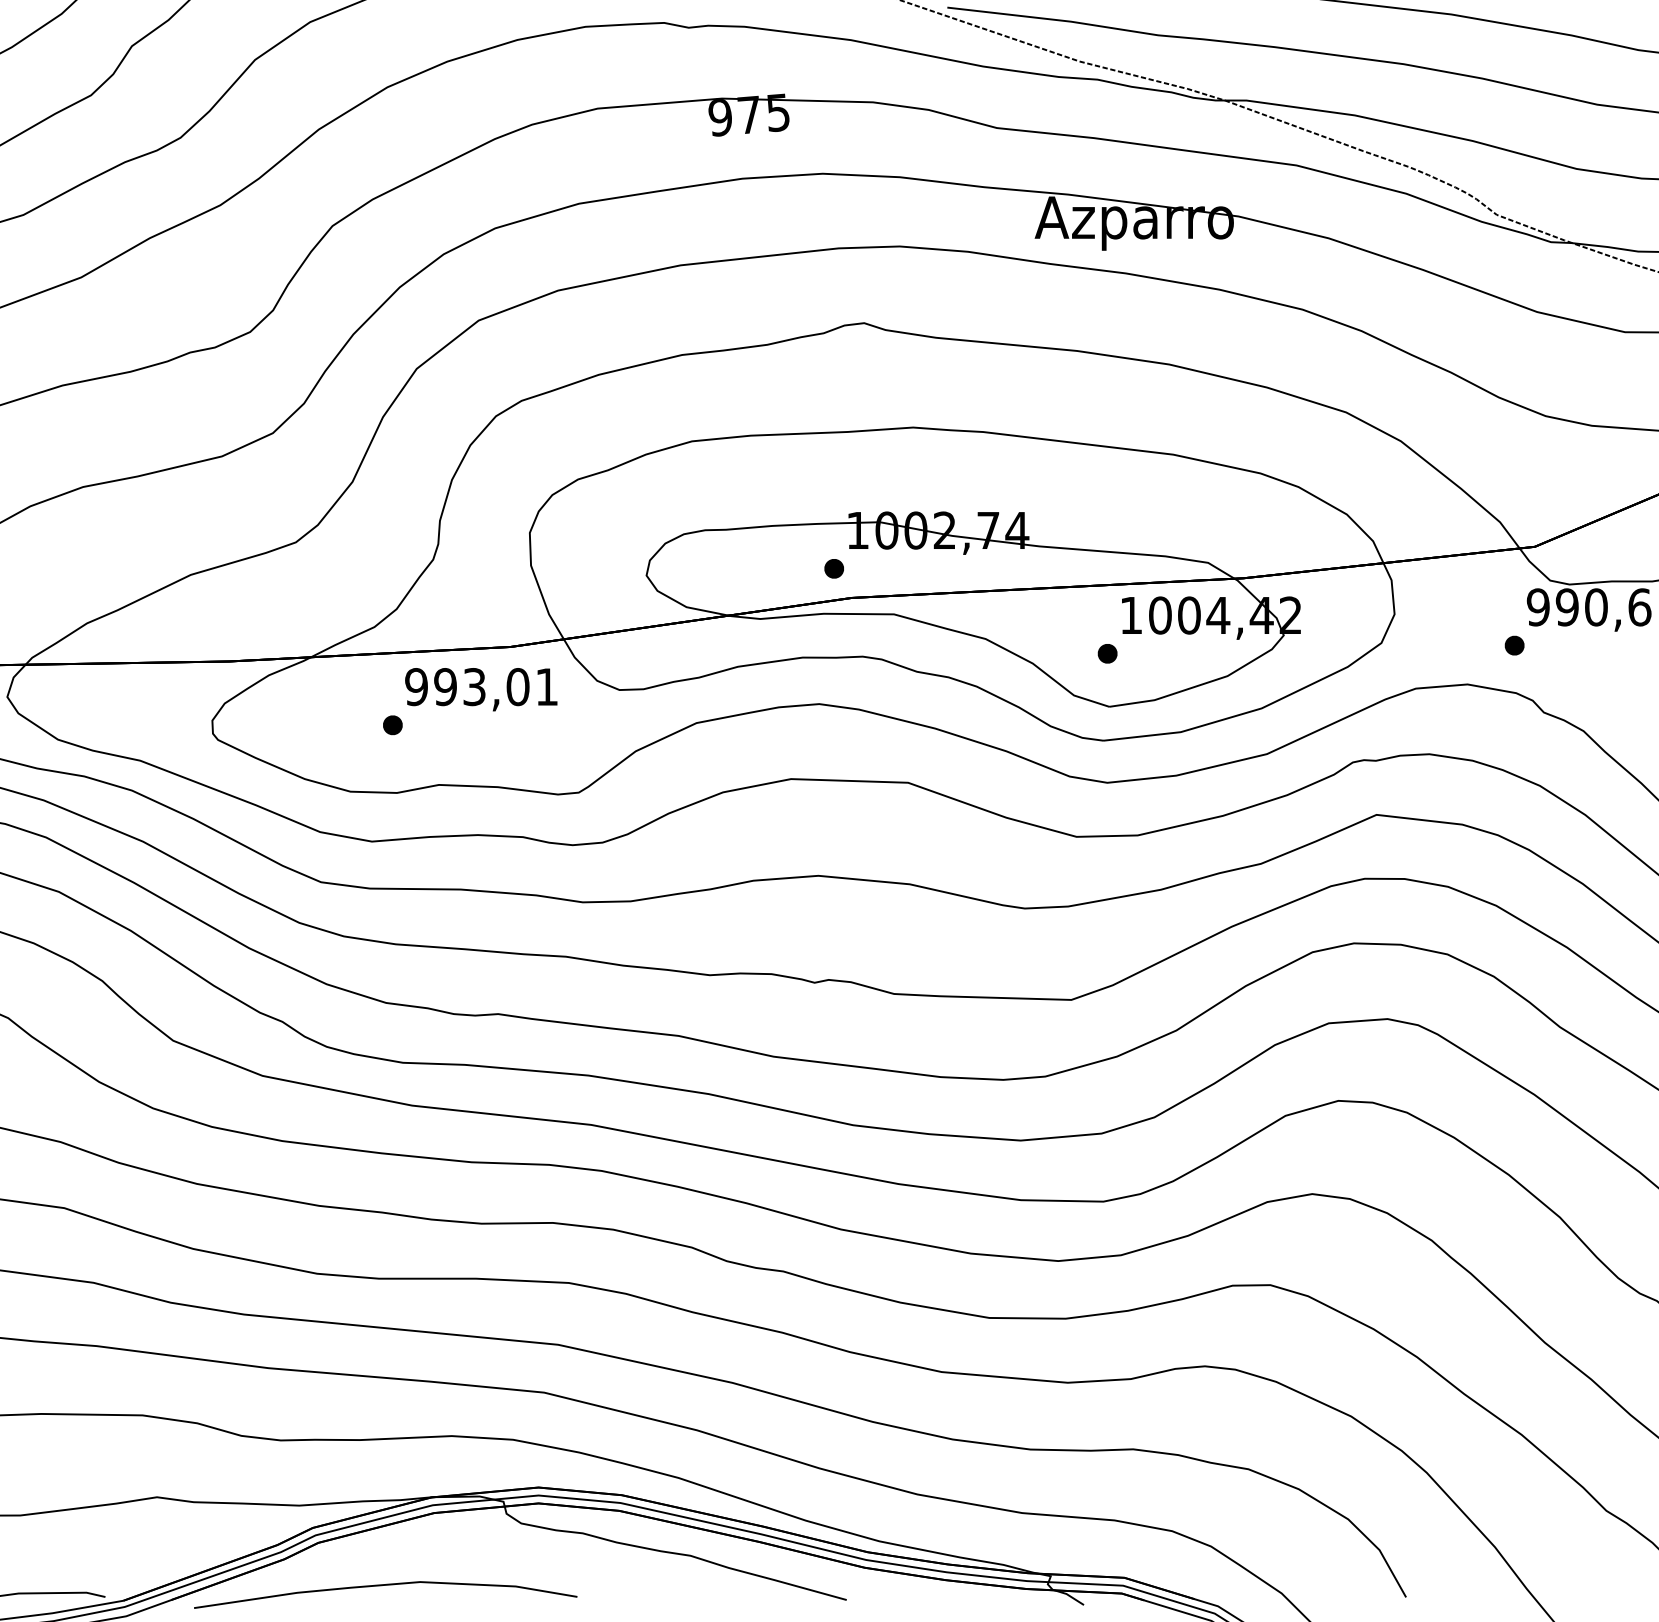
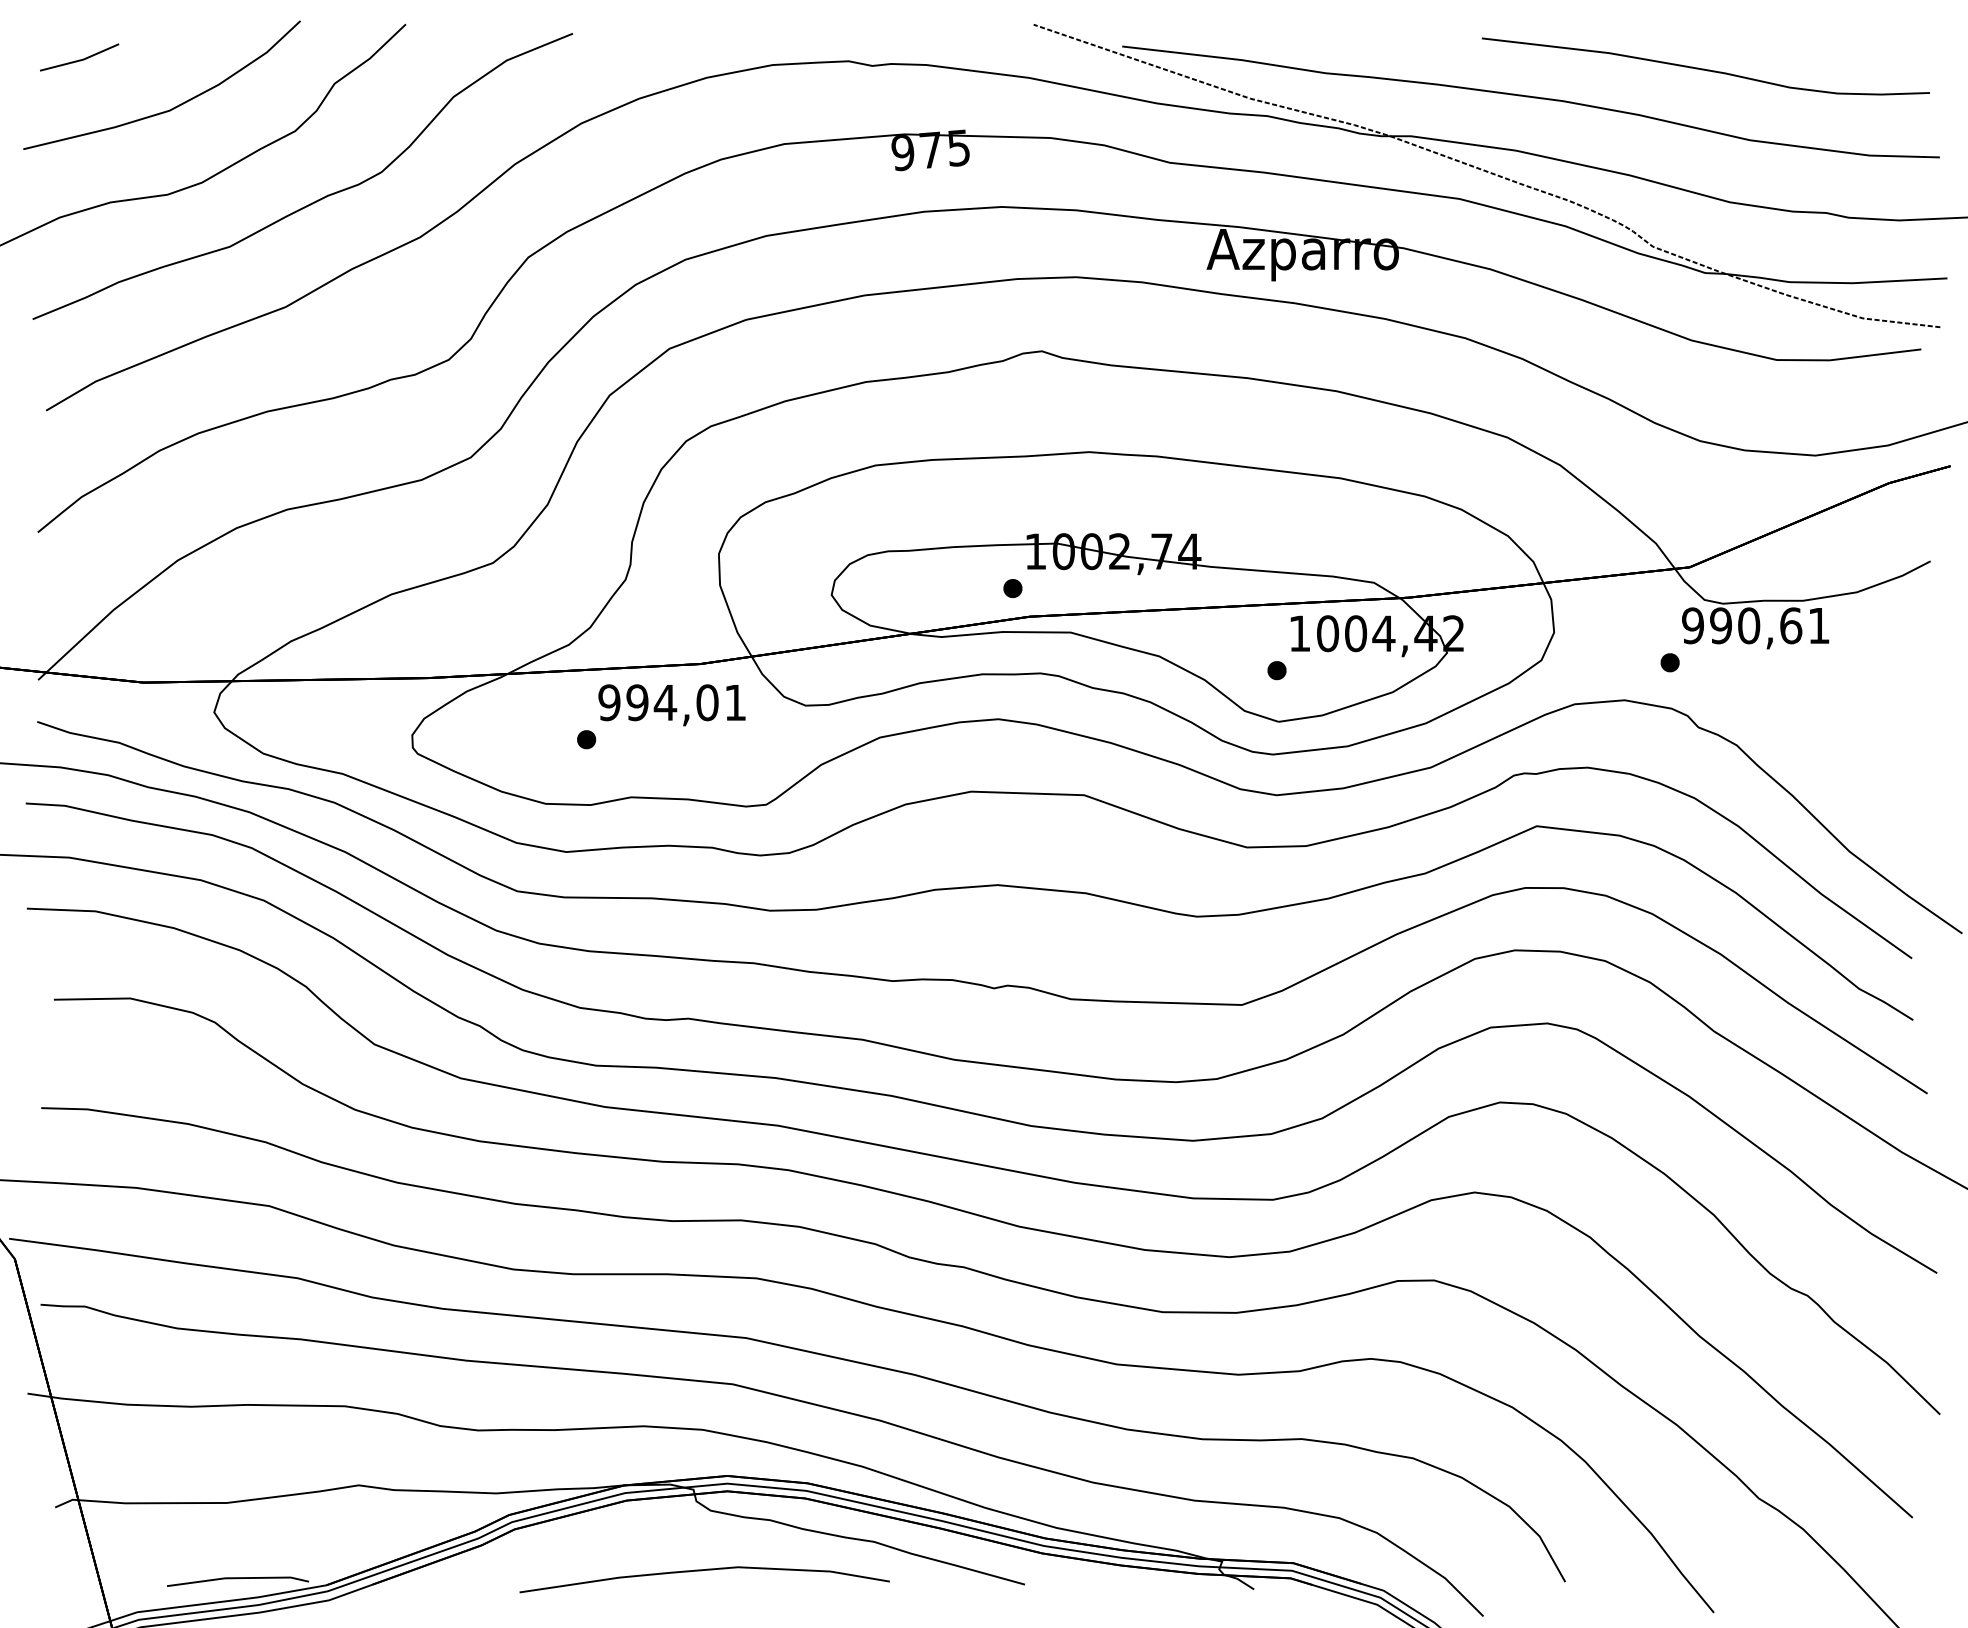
text: (474, 686) -> (665, 702), 993,01 -> 994,01
curve: (383, 1586) -> (702, 1571), moved

